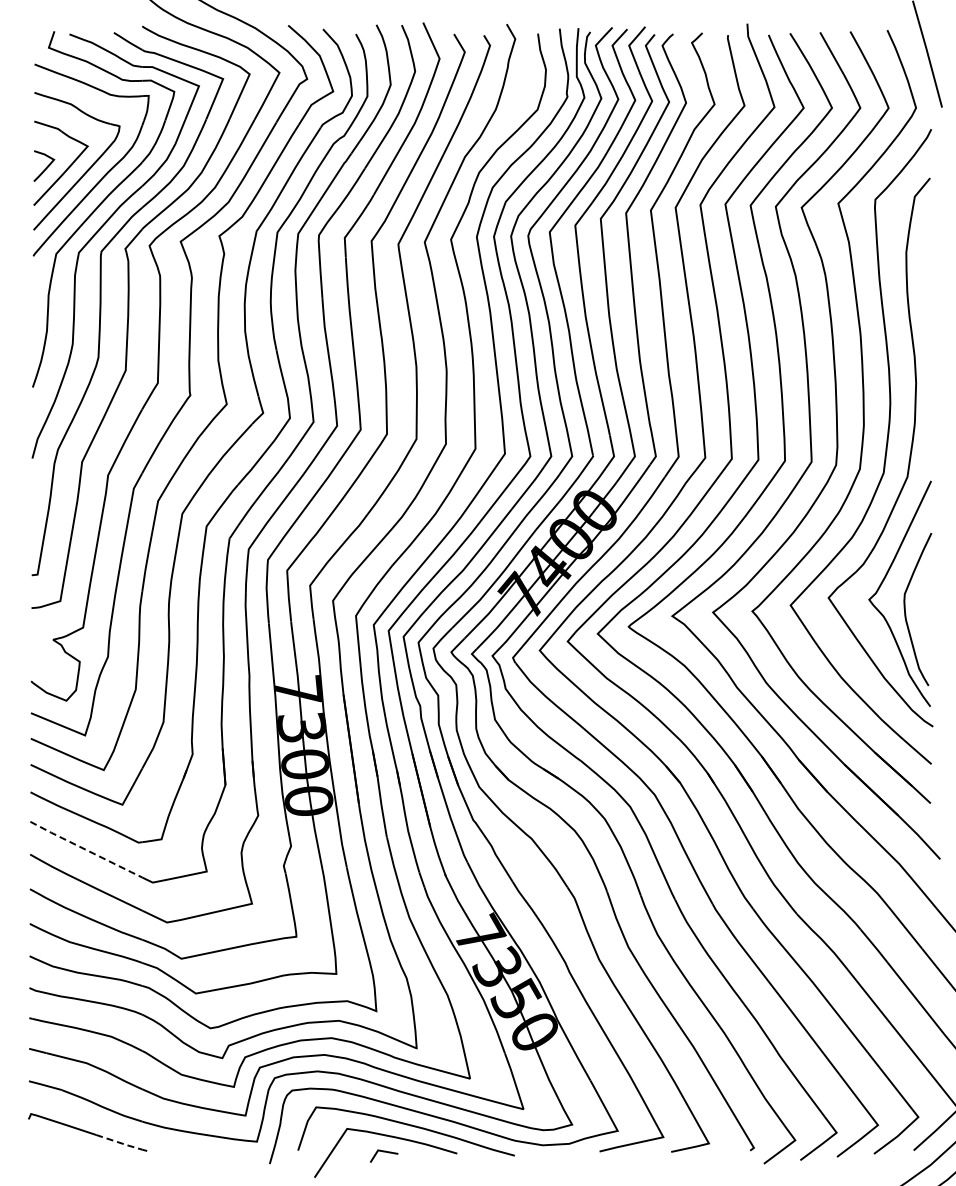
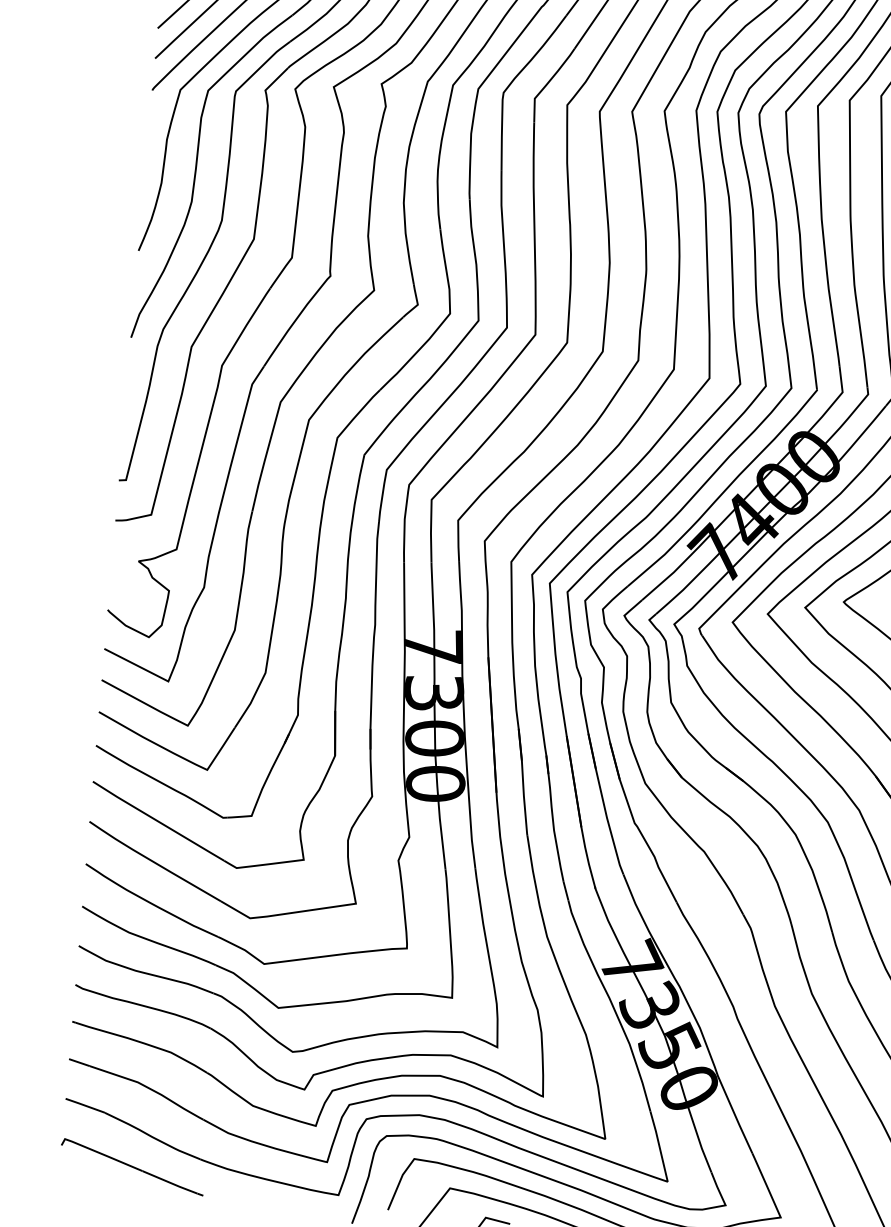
line: (86, 850) -> (158, 822), dashed -> solid
line: (119, 1142) -> (170, 1182), dashed -> solid

